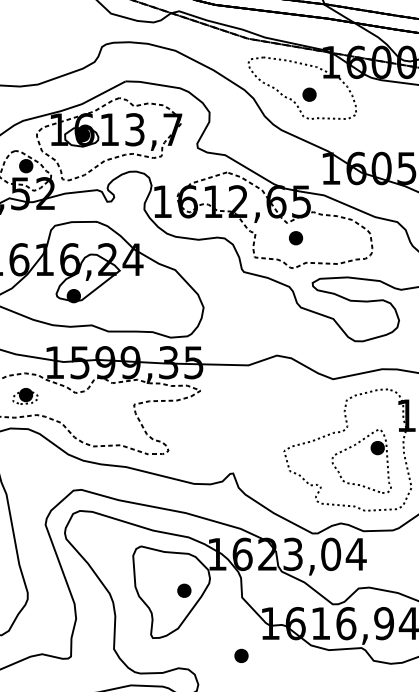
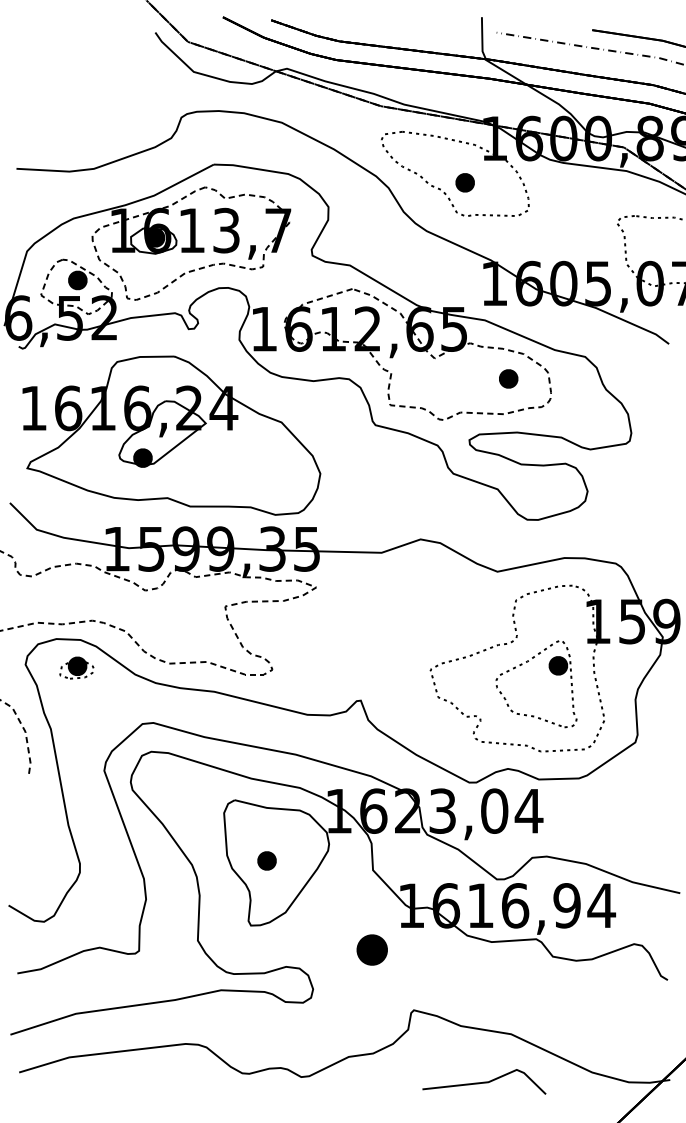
part: (295, 237) -> (508, 378), moved
part: (25, 395) -> (76, 667), moved
part: (183, 590) -> (266, 860), moved
part: (241, 655) -> (371, 949), size x1.6

